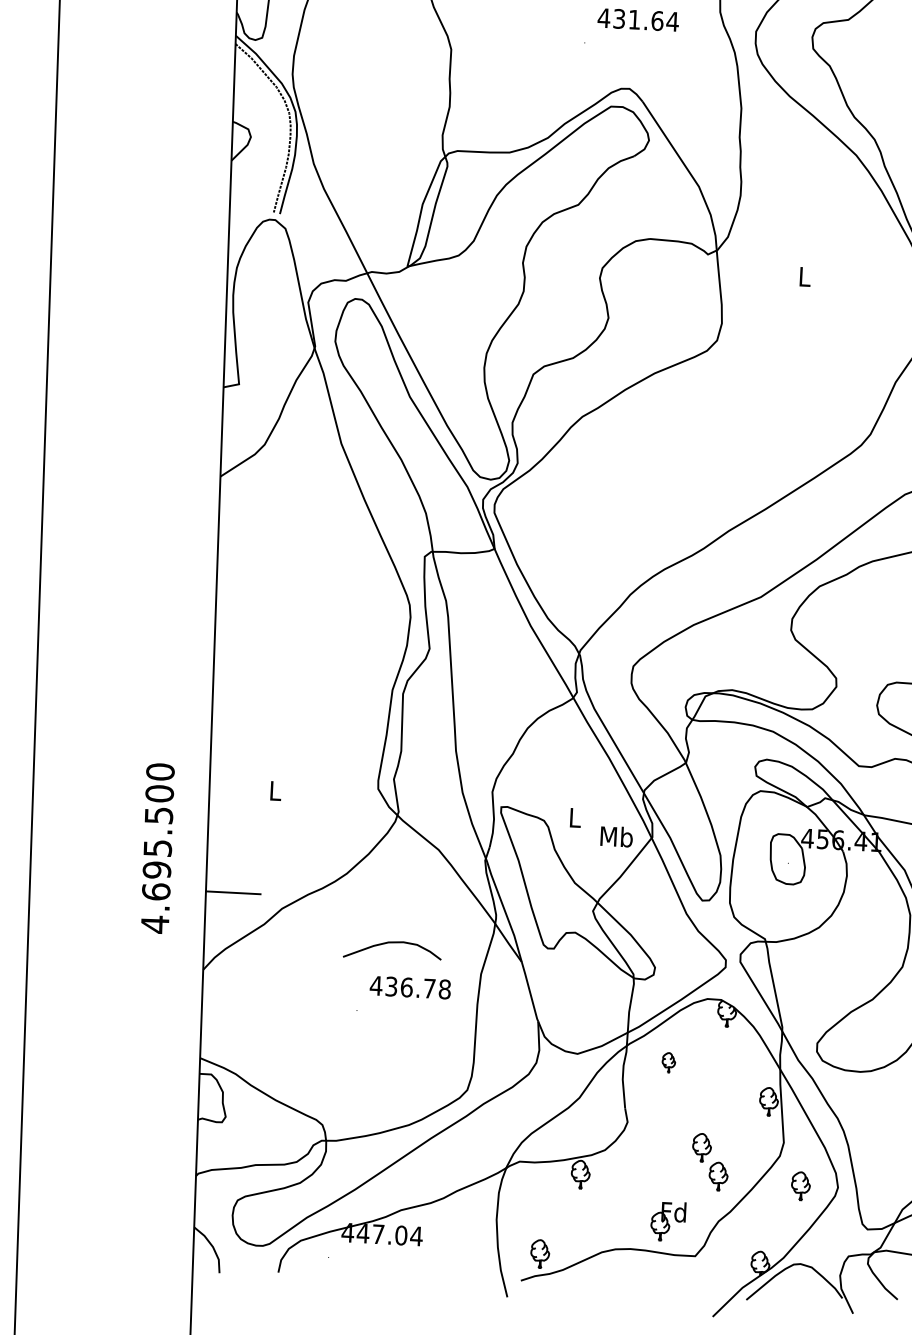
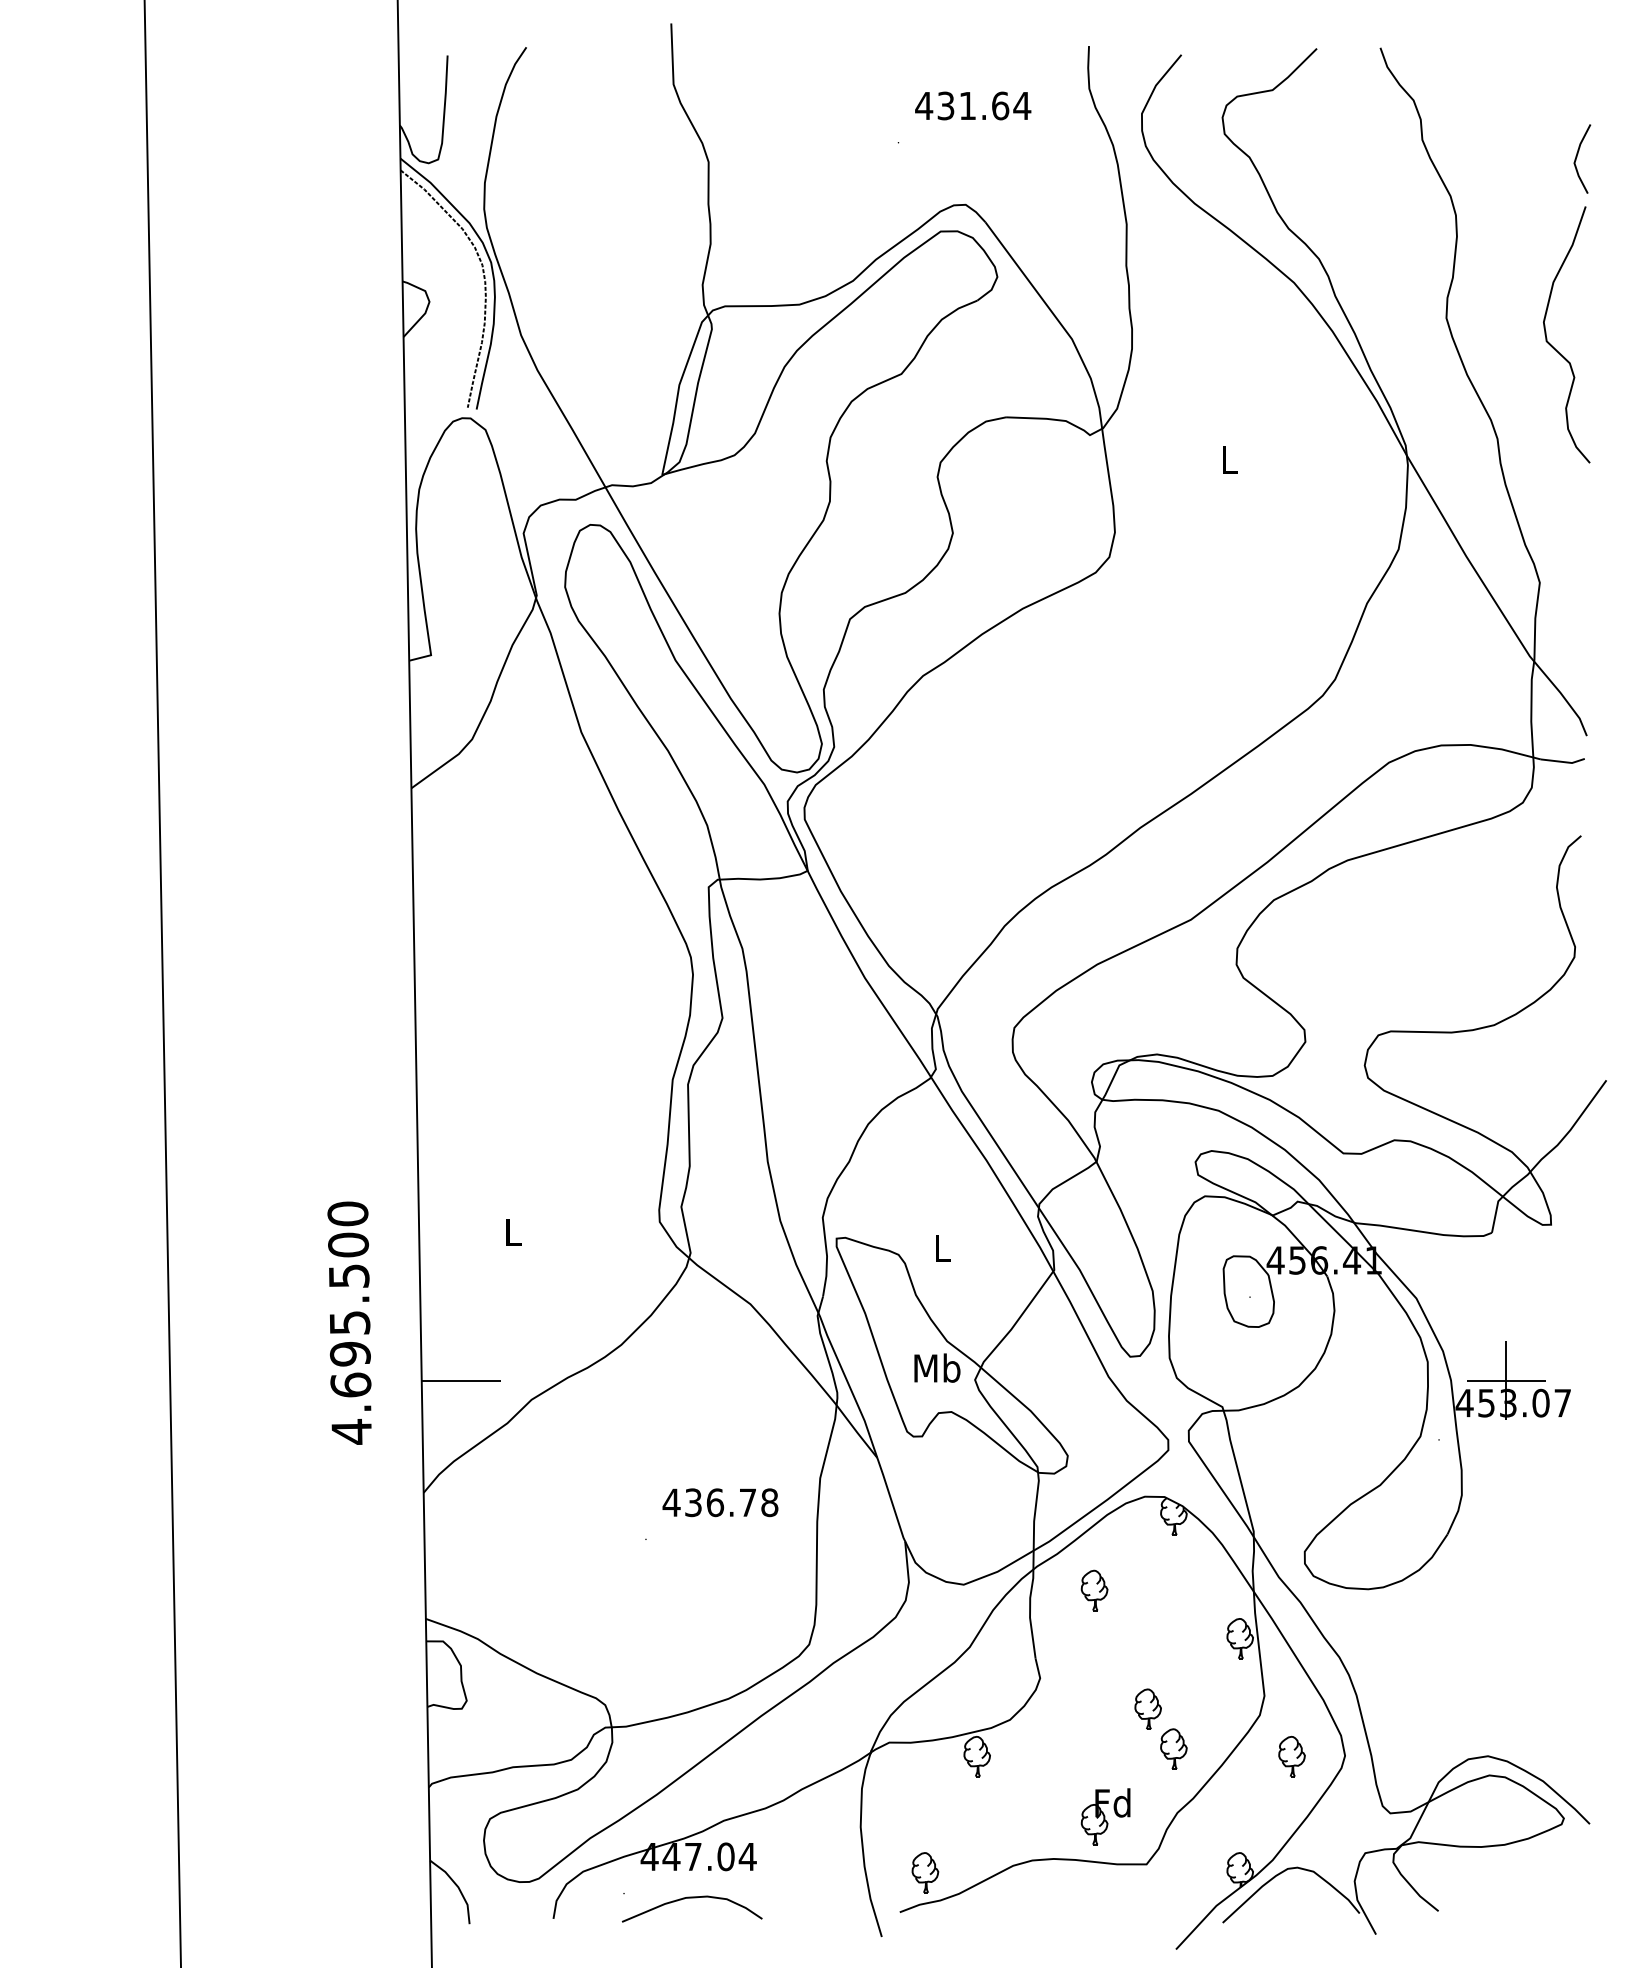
text: (616, 836) -> (937, 1367), moved
curve: (393, 943) -> (692, 1898), moved
part: (668, 1062) -> (1094, 1590), size x1.43

